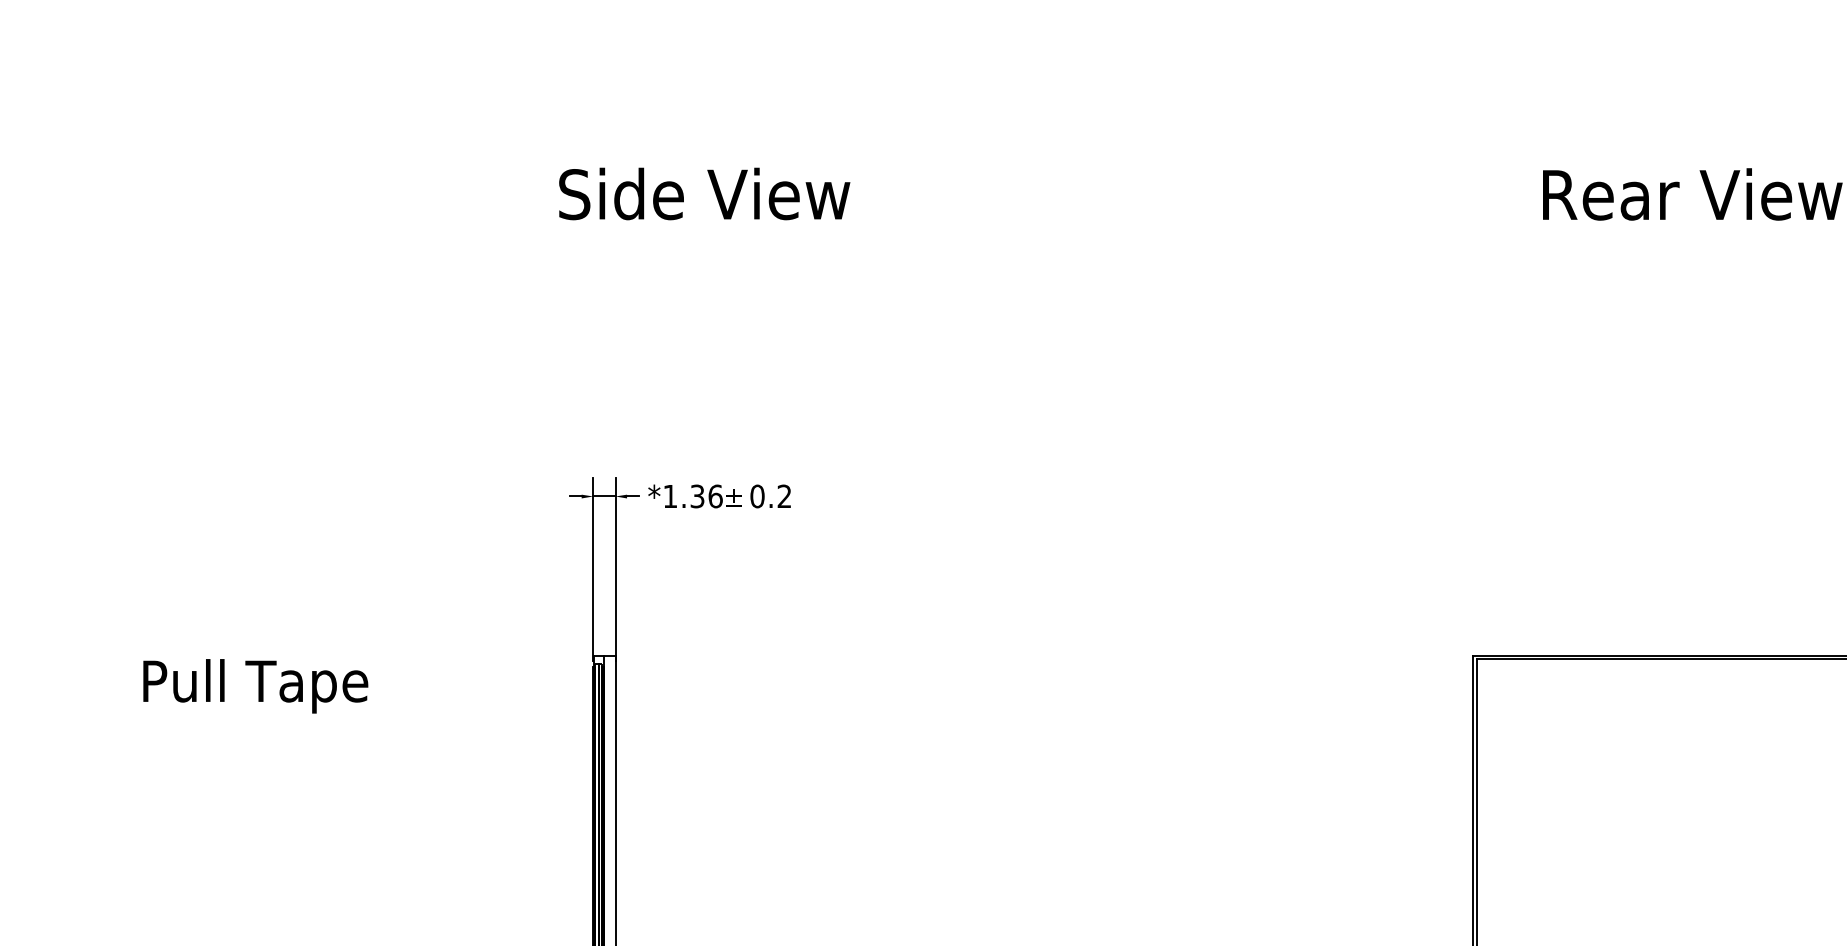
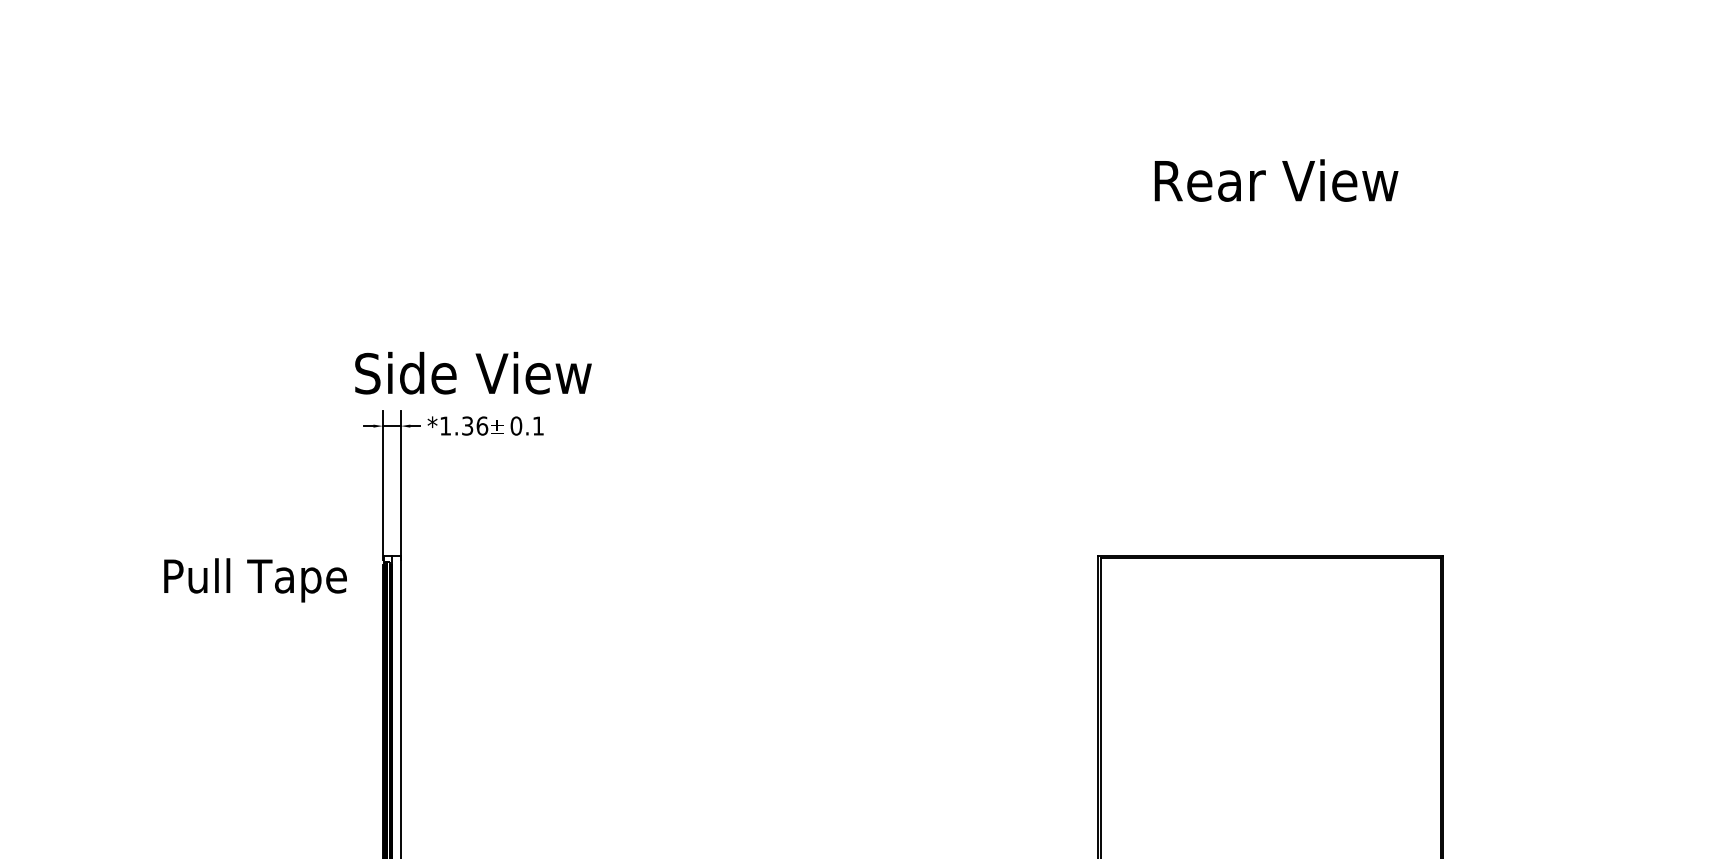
text: (704, 193) -> (473, 372), moved
text: (783, 495) -> (537, 425), 0.2 -> 0.1
text: (255, 686) -> (255, 580), moved

